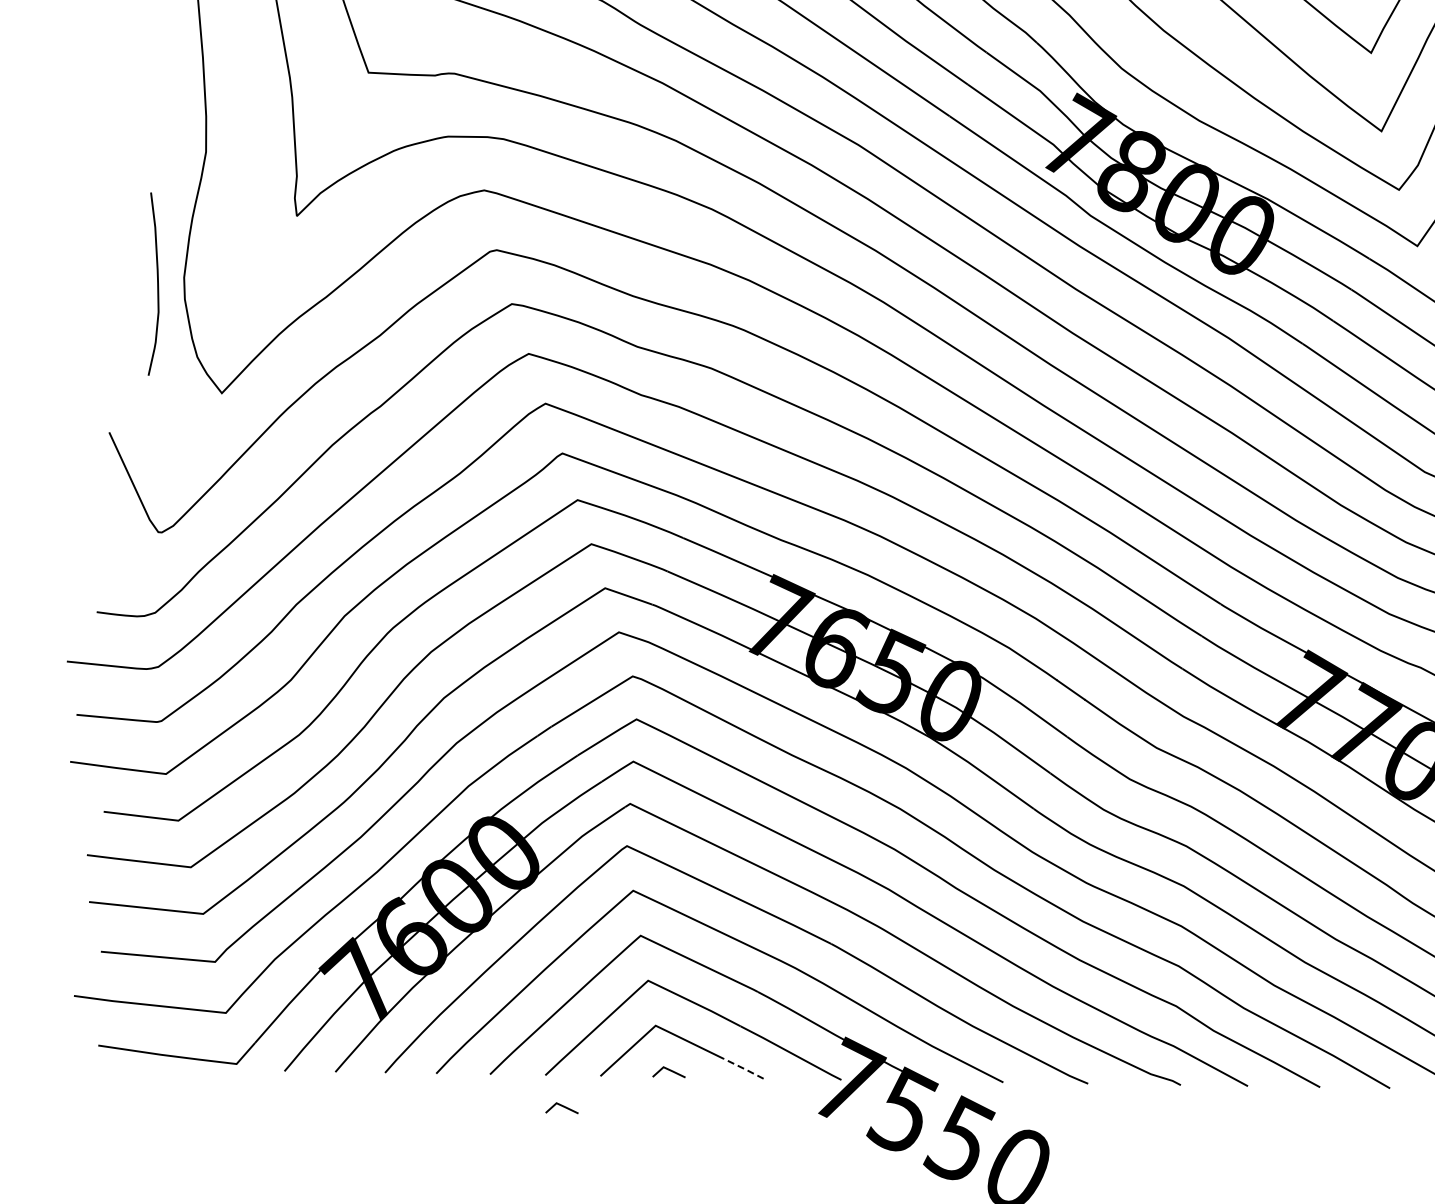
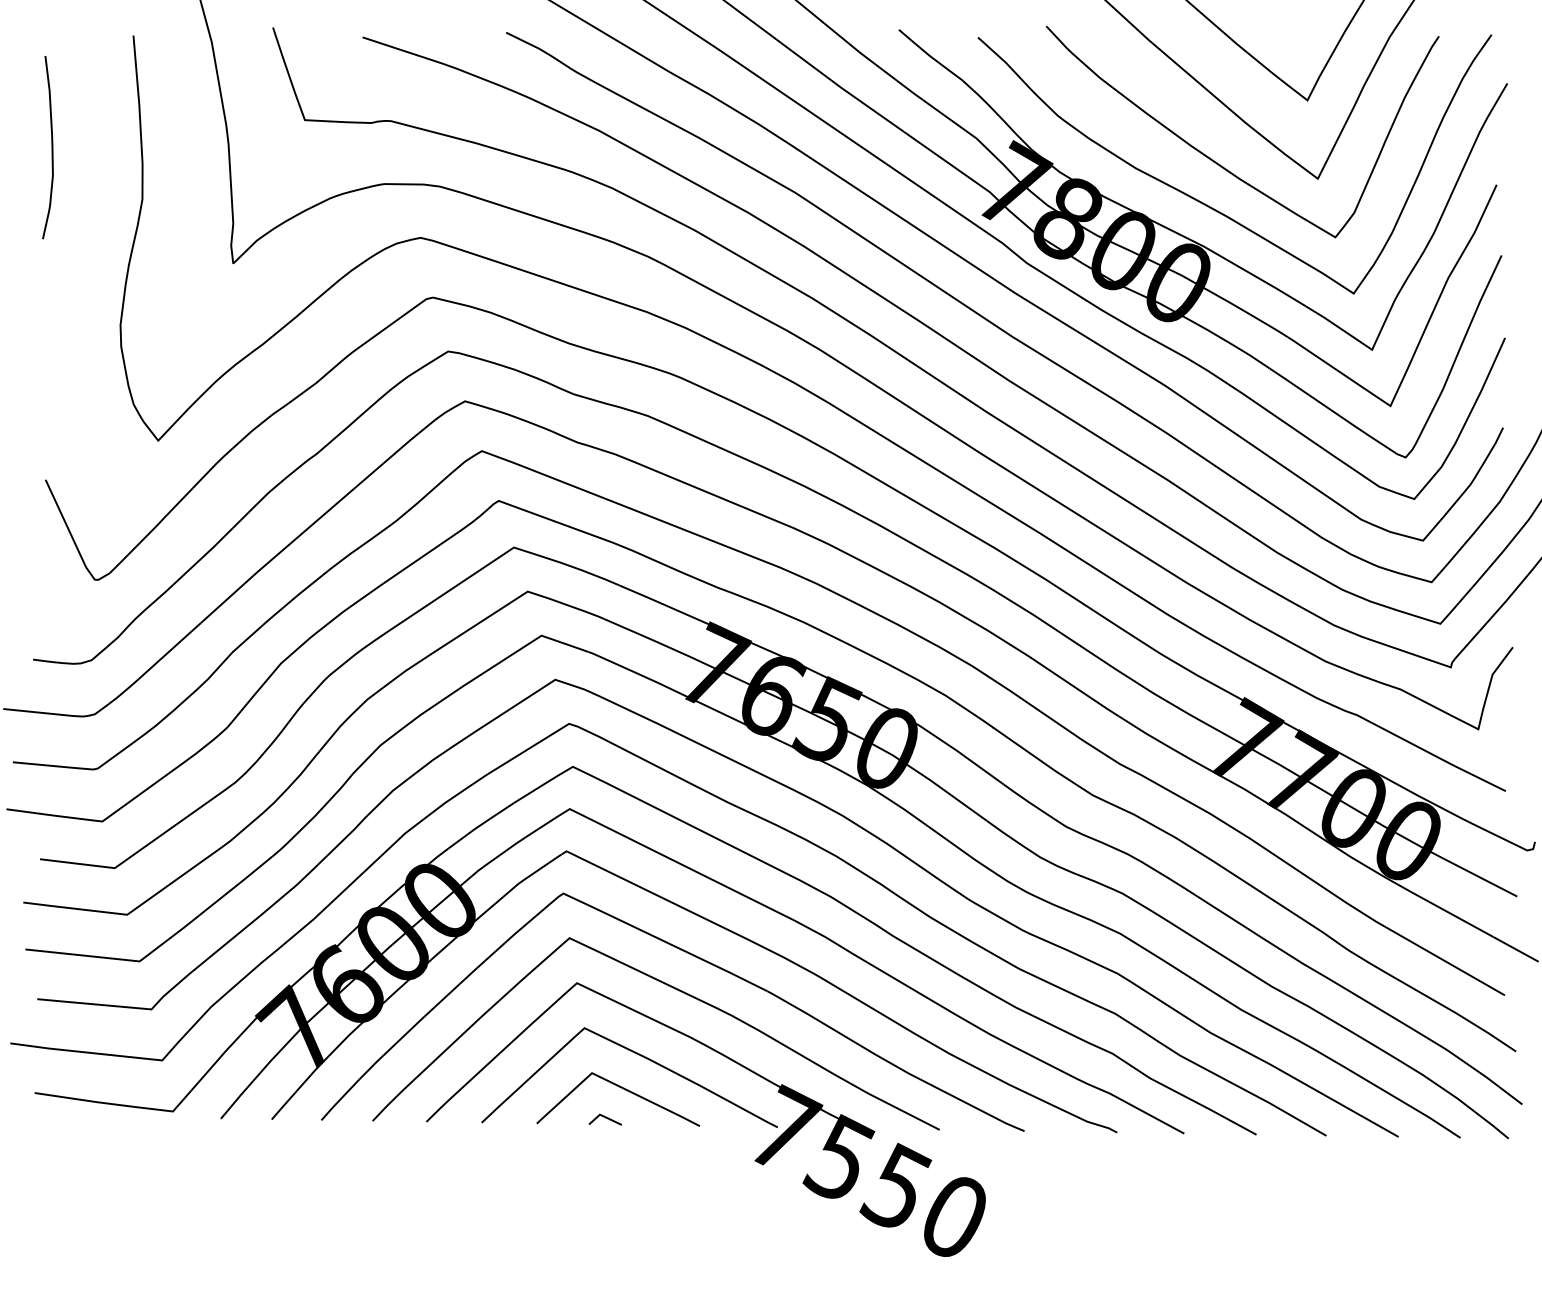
curve: (157, 284) -> (51, 147), moved
line: (744, 1069) -> (680, 1116), dashed -> solid
line: (562, 1107) -> (498, 1154), removed

